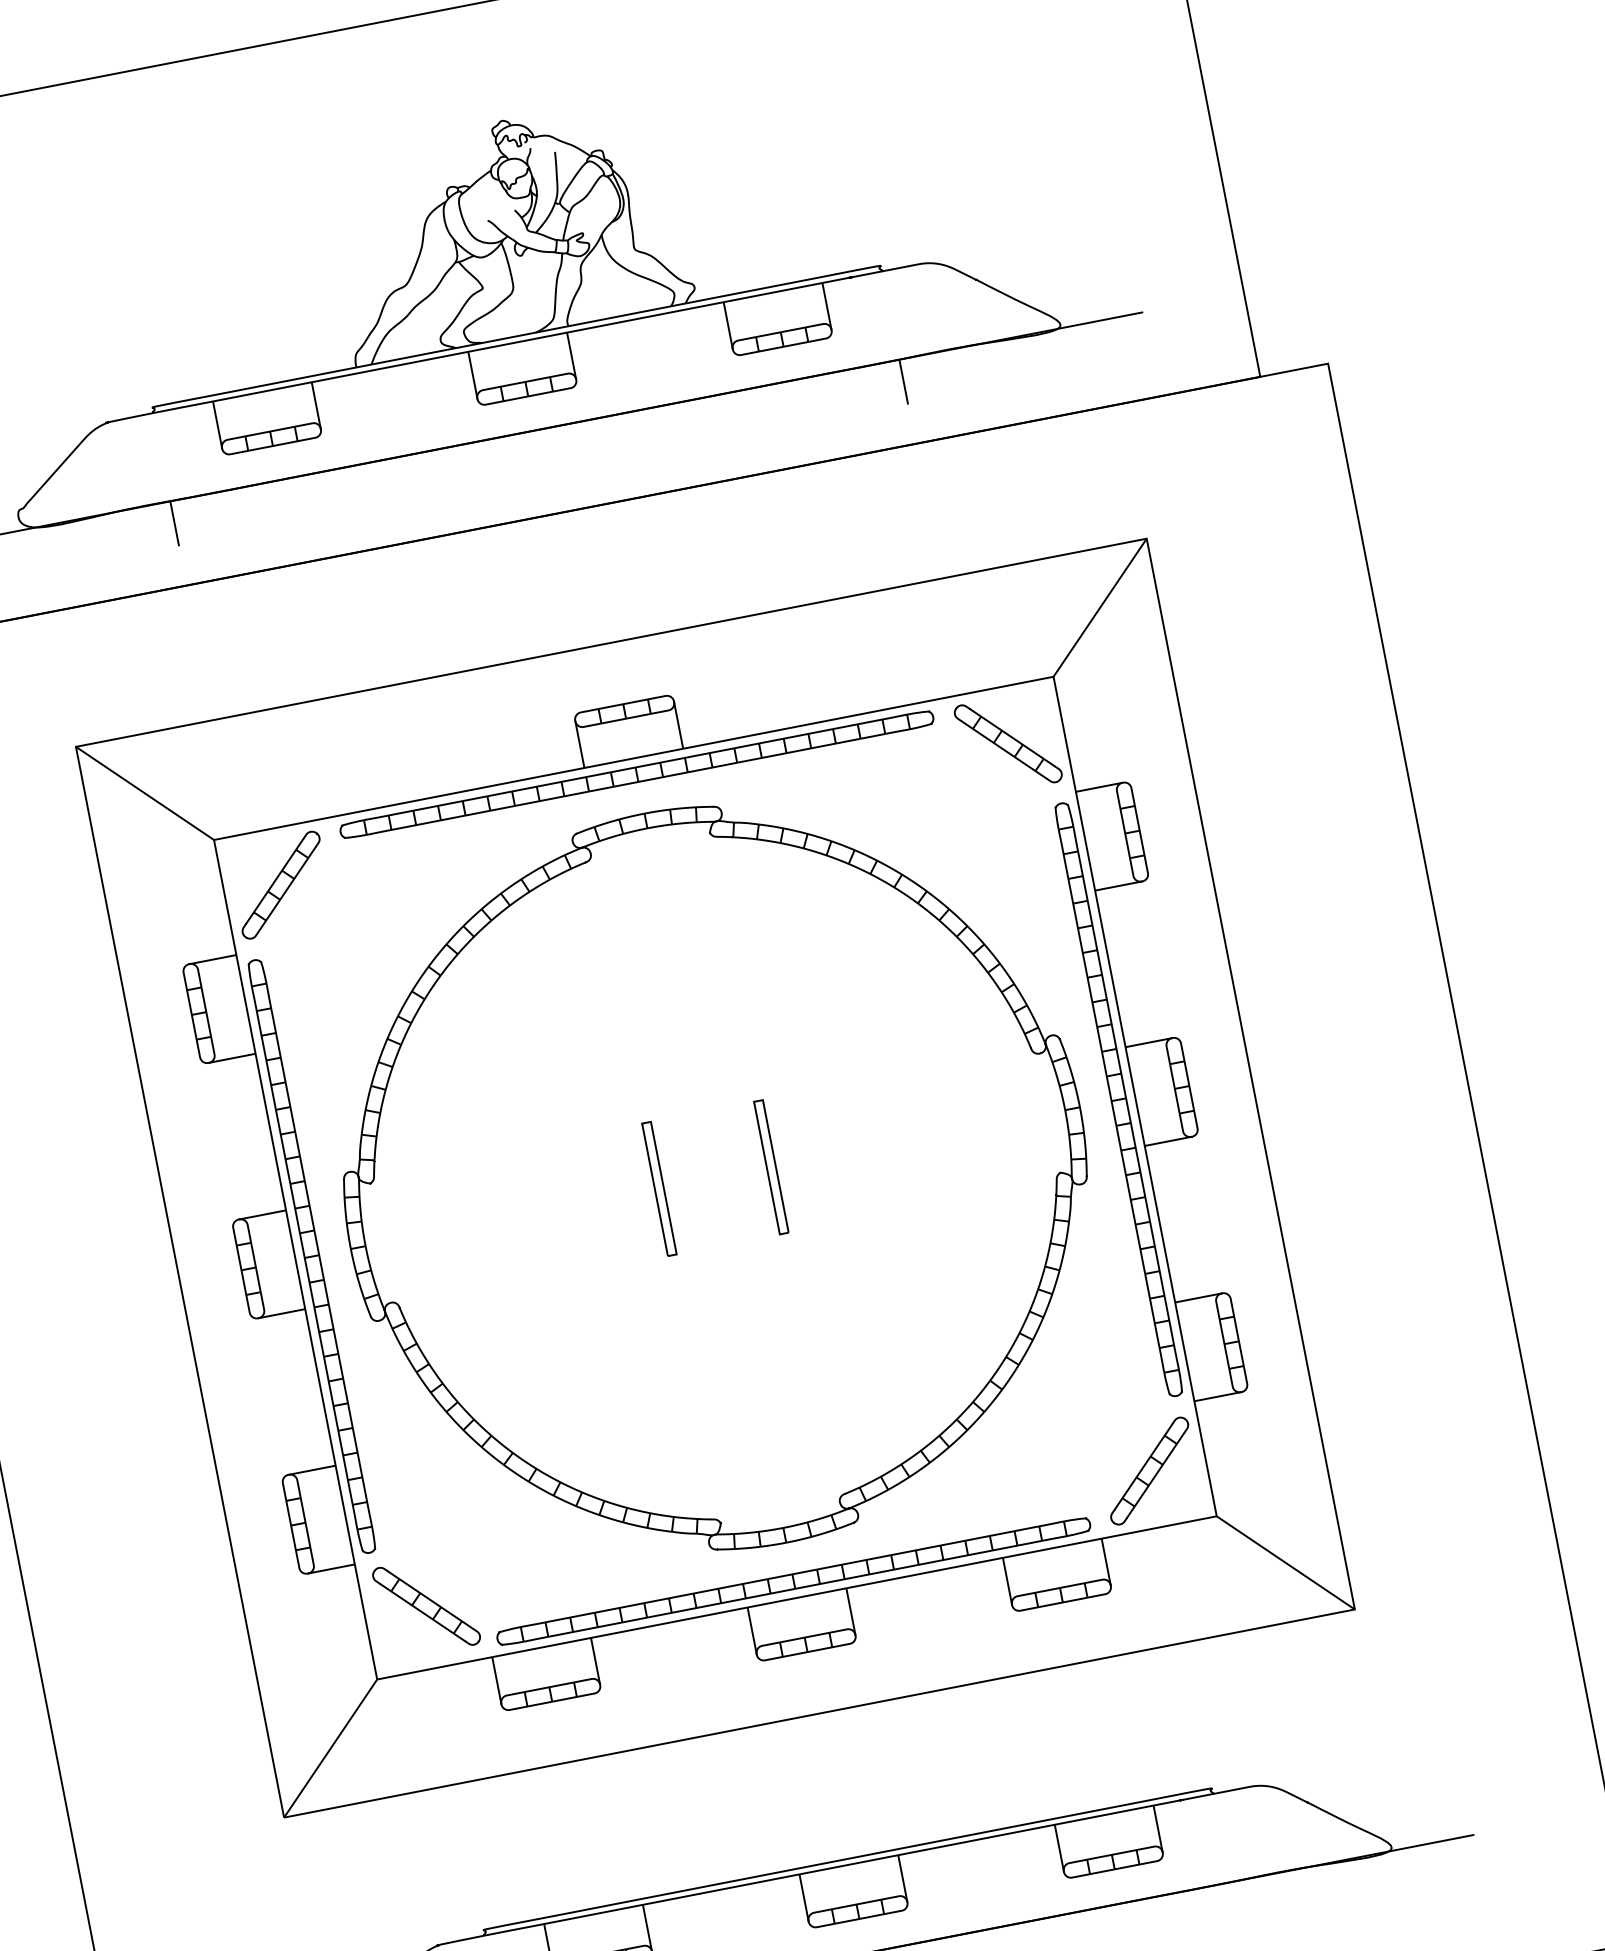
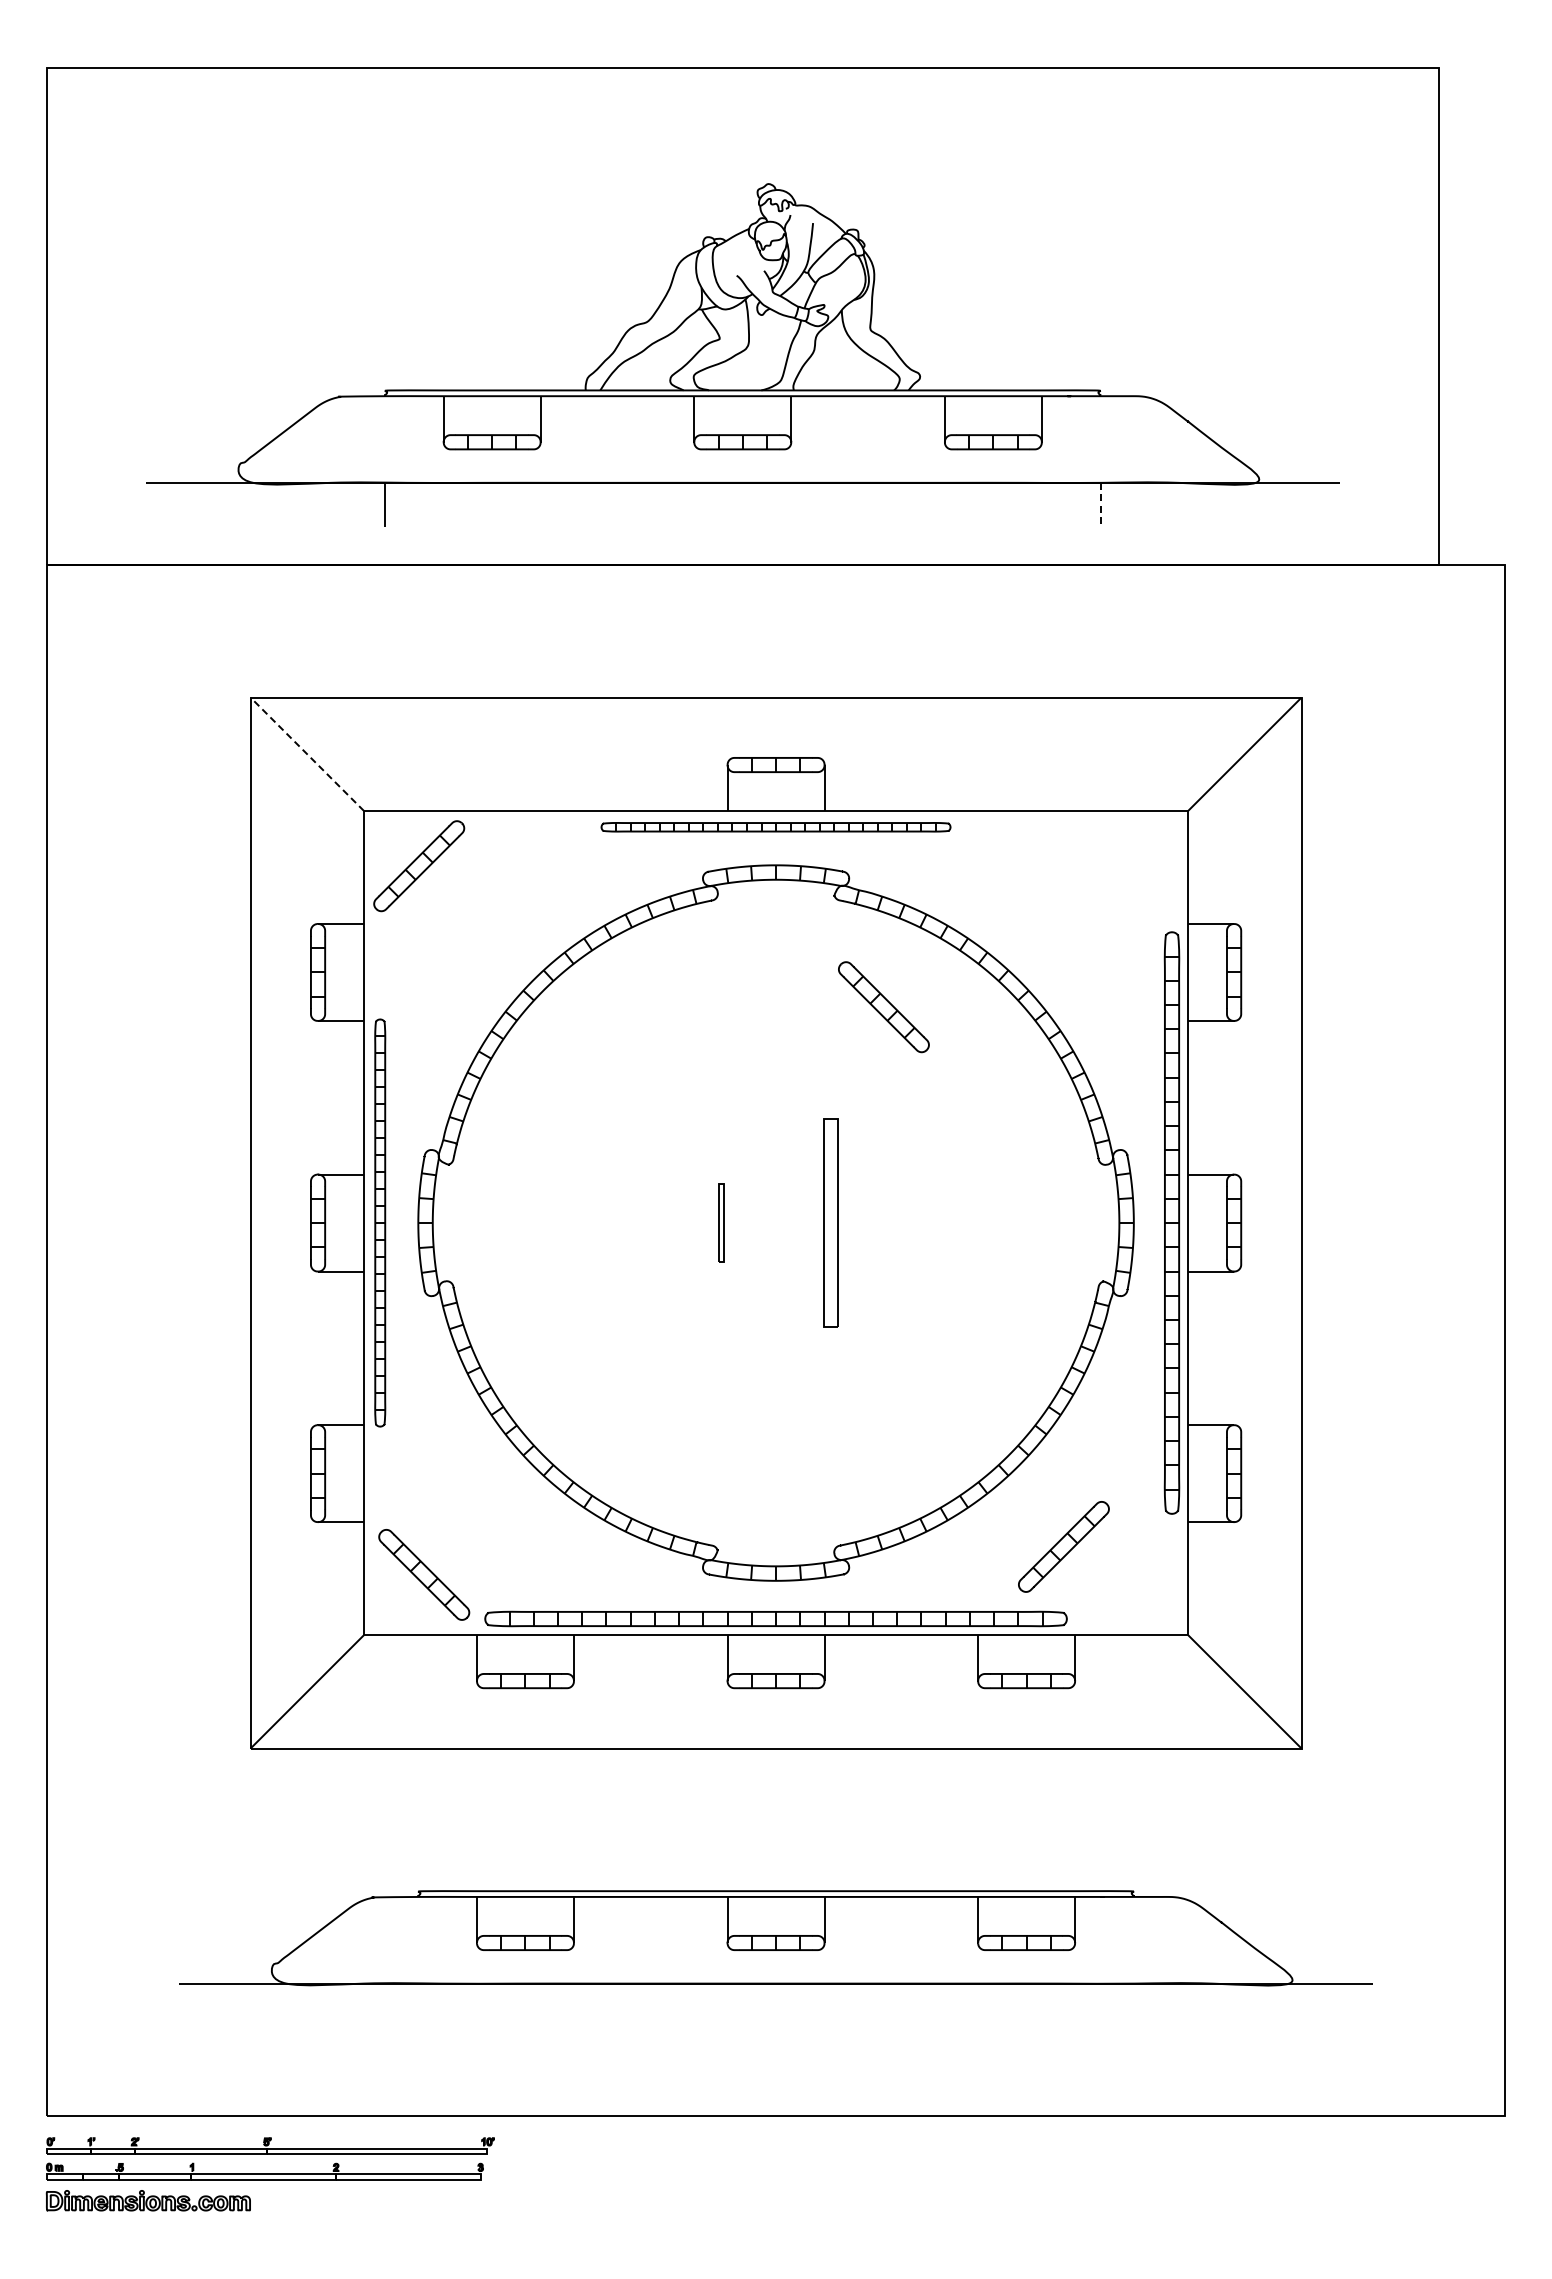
line: (903, 382) -> (1100, 505), solid -> dashed
part: (1007, 744) -> (883, 1007), moved
part: (636, 775) -> (775, 827), size x0.6
line: (145, 793) -> (307, 754), solid -> dashed
part: (770, 1166) -> (830, 1222), size x1.6
part: (658, 1188) -> (720, 1222), size x0.6
part: (312, 1255) -> (380, 1222), size x0.7
part: (1149, 1470) -> (1063, 1546), moved

